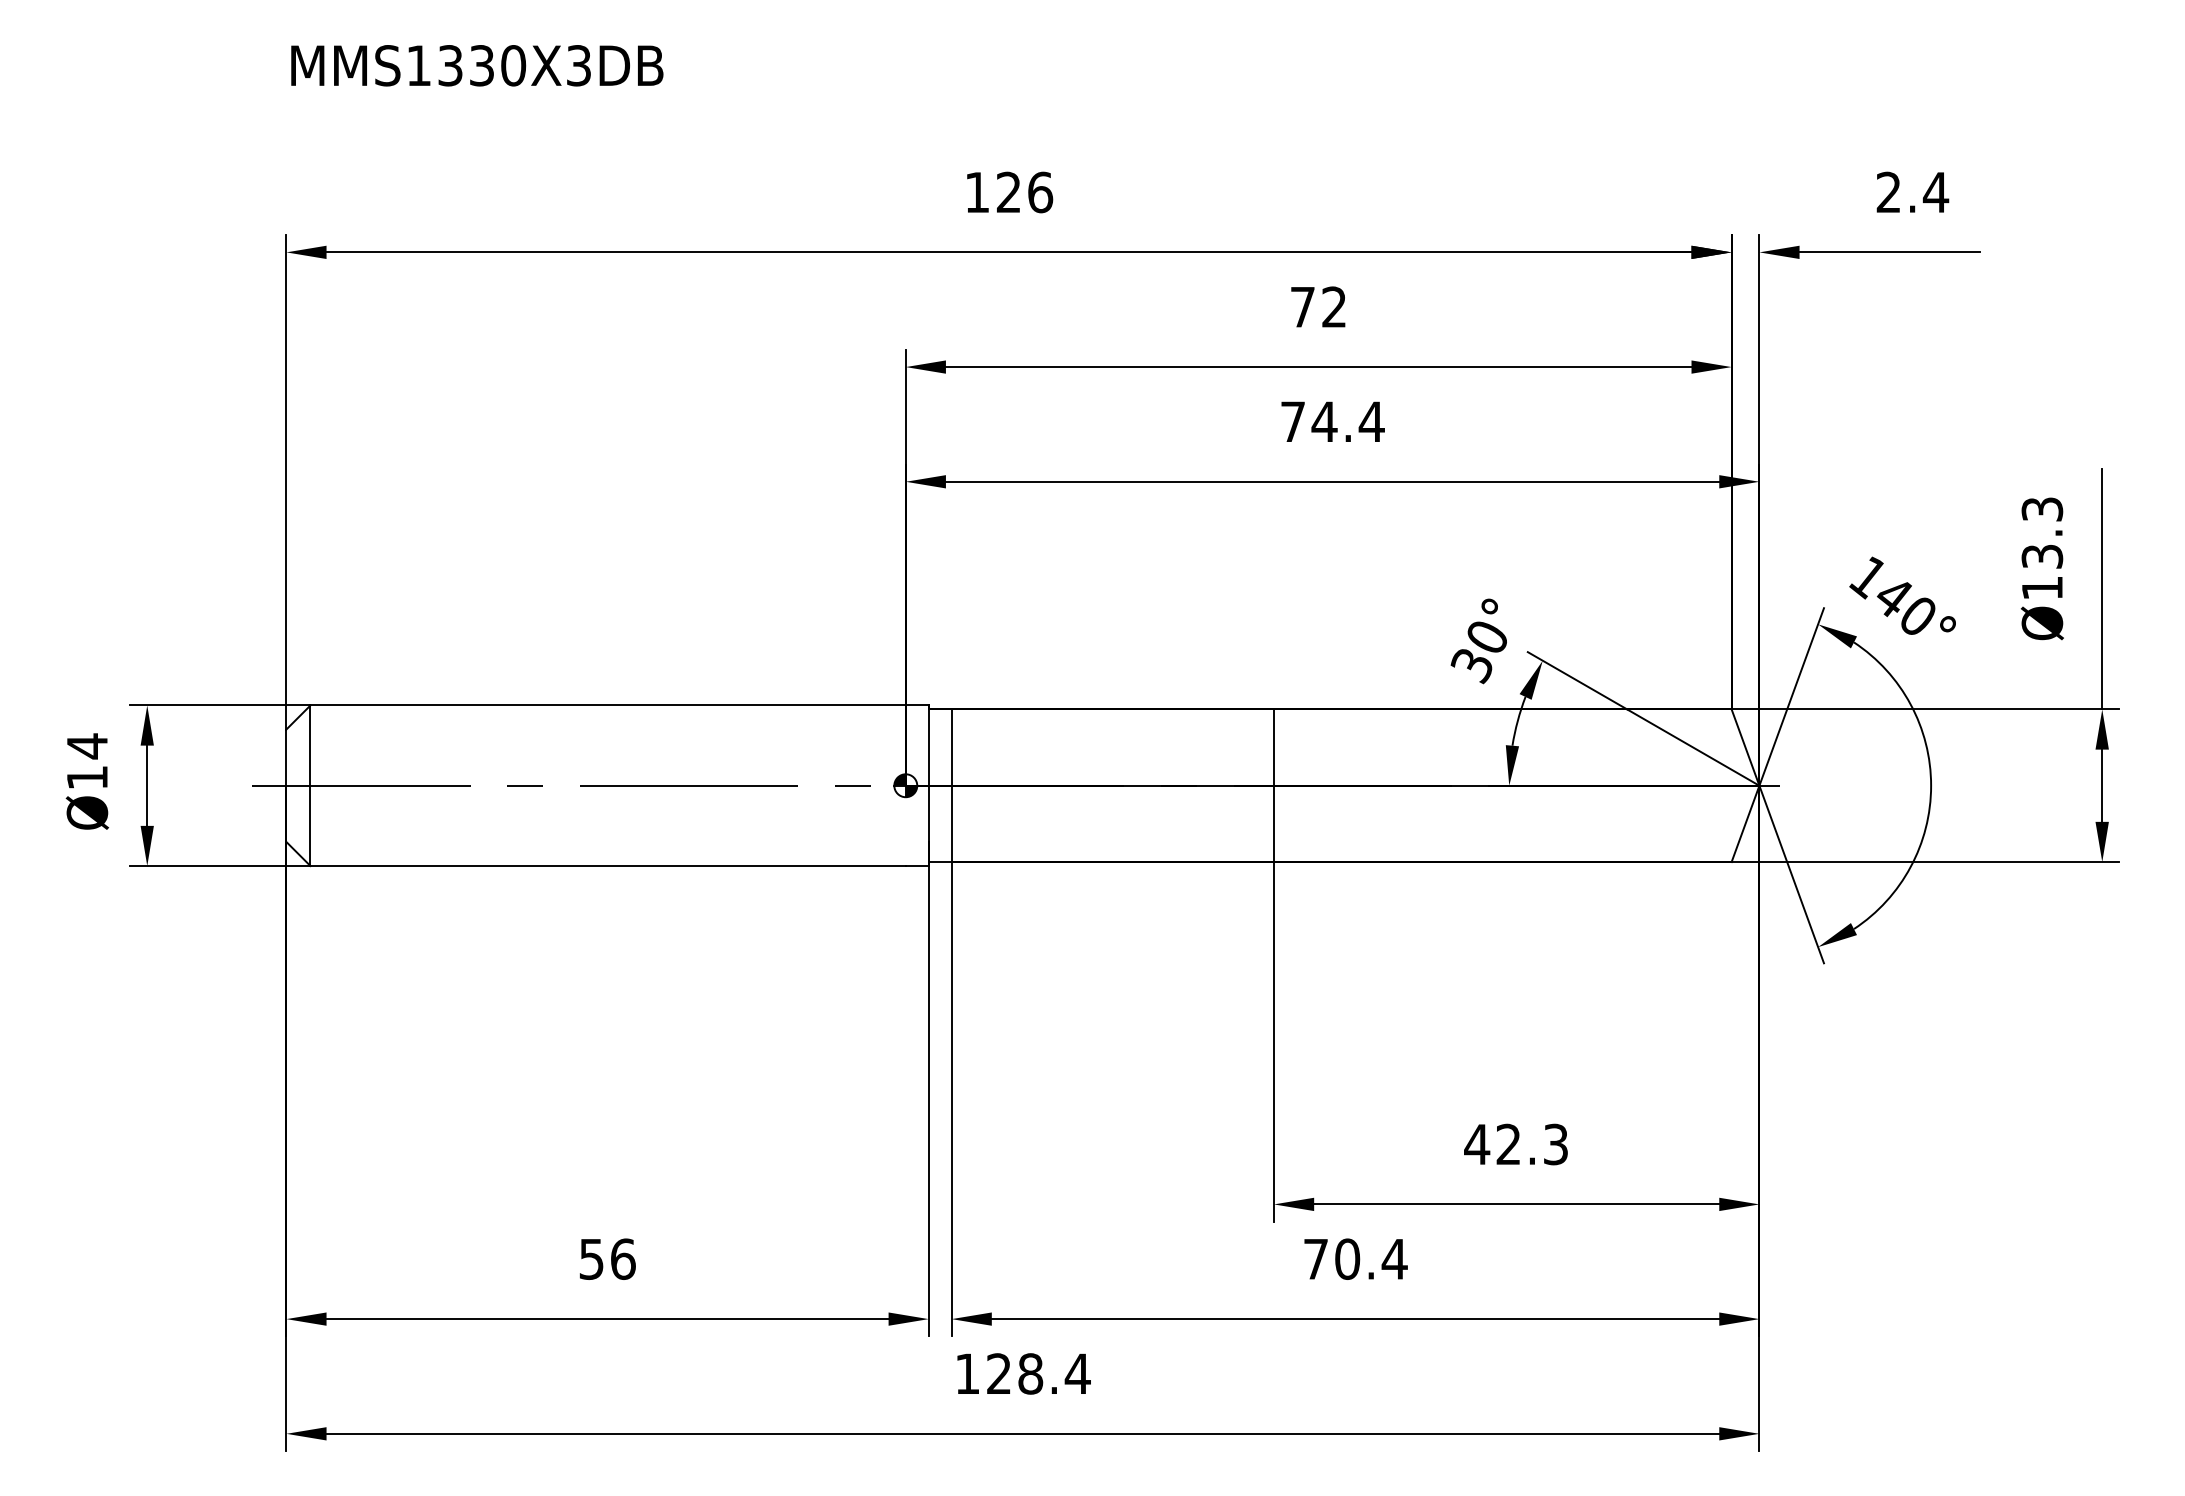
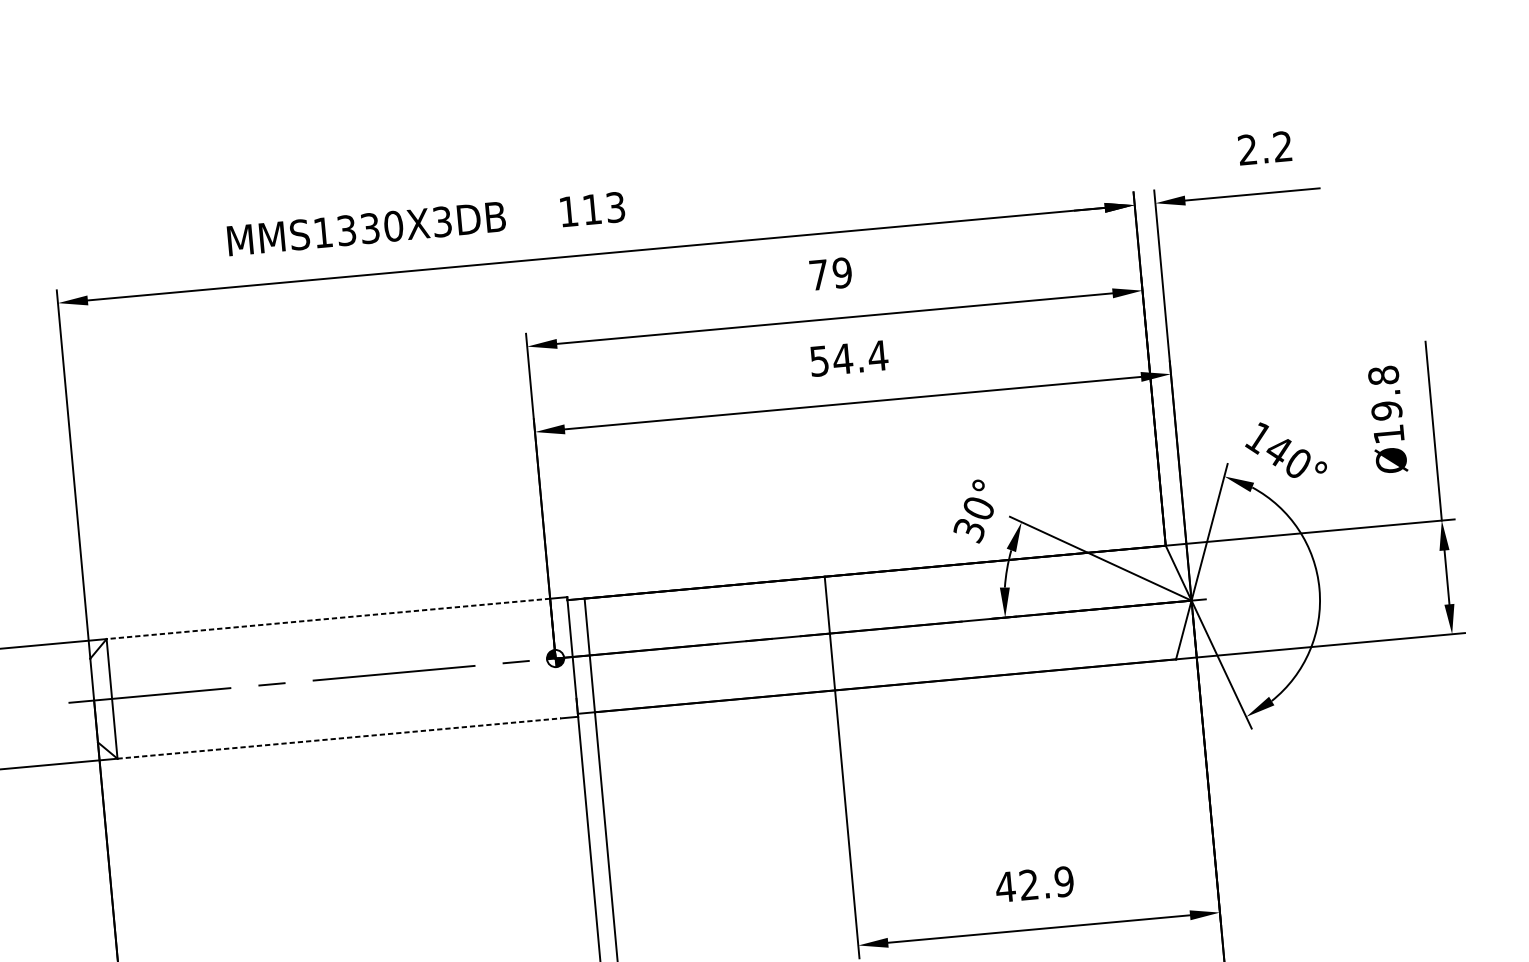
text: (477, 65) -> (366, 228), moved
text: (1935, 191) -> (1282, 145), 2.4 -> 2.2
text: (1025, 192) -> (604, 208), 126 -> 113
text: (1333, 306) -> (841, 272), 72 -> 79
text: (1292, 421) -> (819, 360), 74.4 -> 54.4
text: (2042, 533) -> (1385, 393), Ø13.3 -> Ø19.8
line: (608, 705) -> (328, 618), solid -> dashed
line: (608, 866) -> (339, 738), solid -> dashed
text: (1555, 1144) -> (1063, 881), 42.3 -> 42.9

